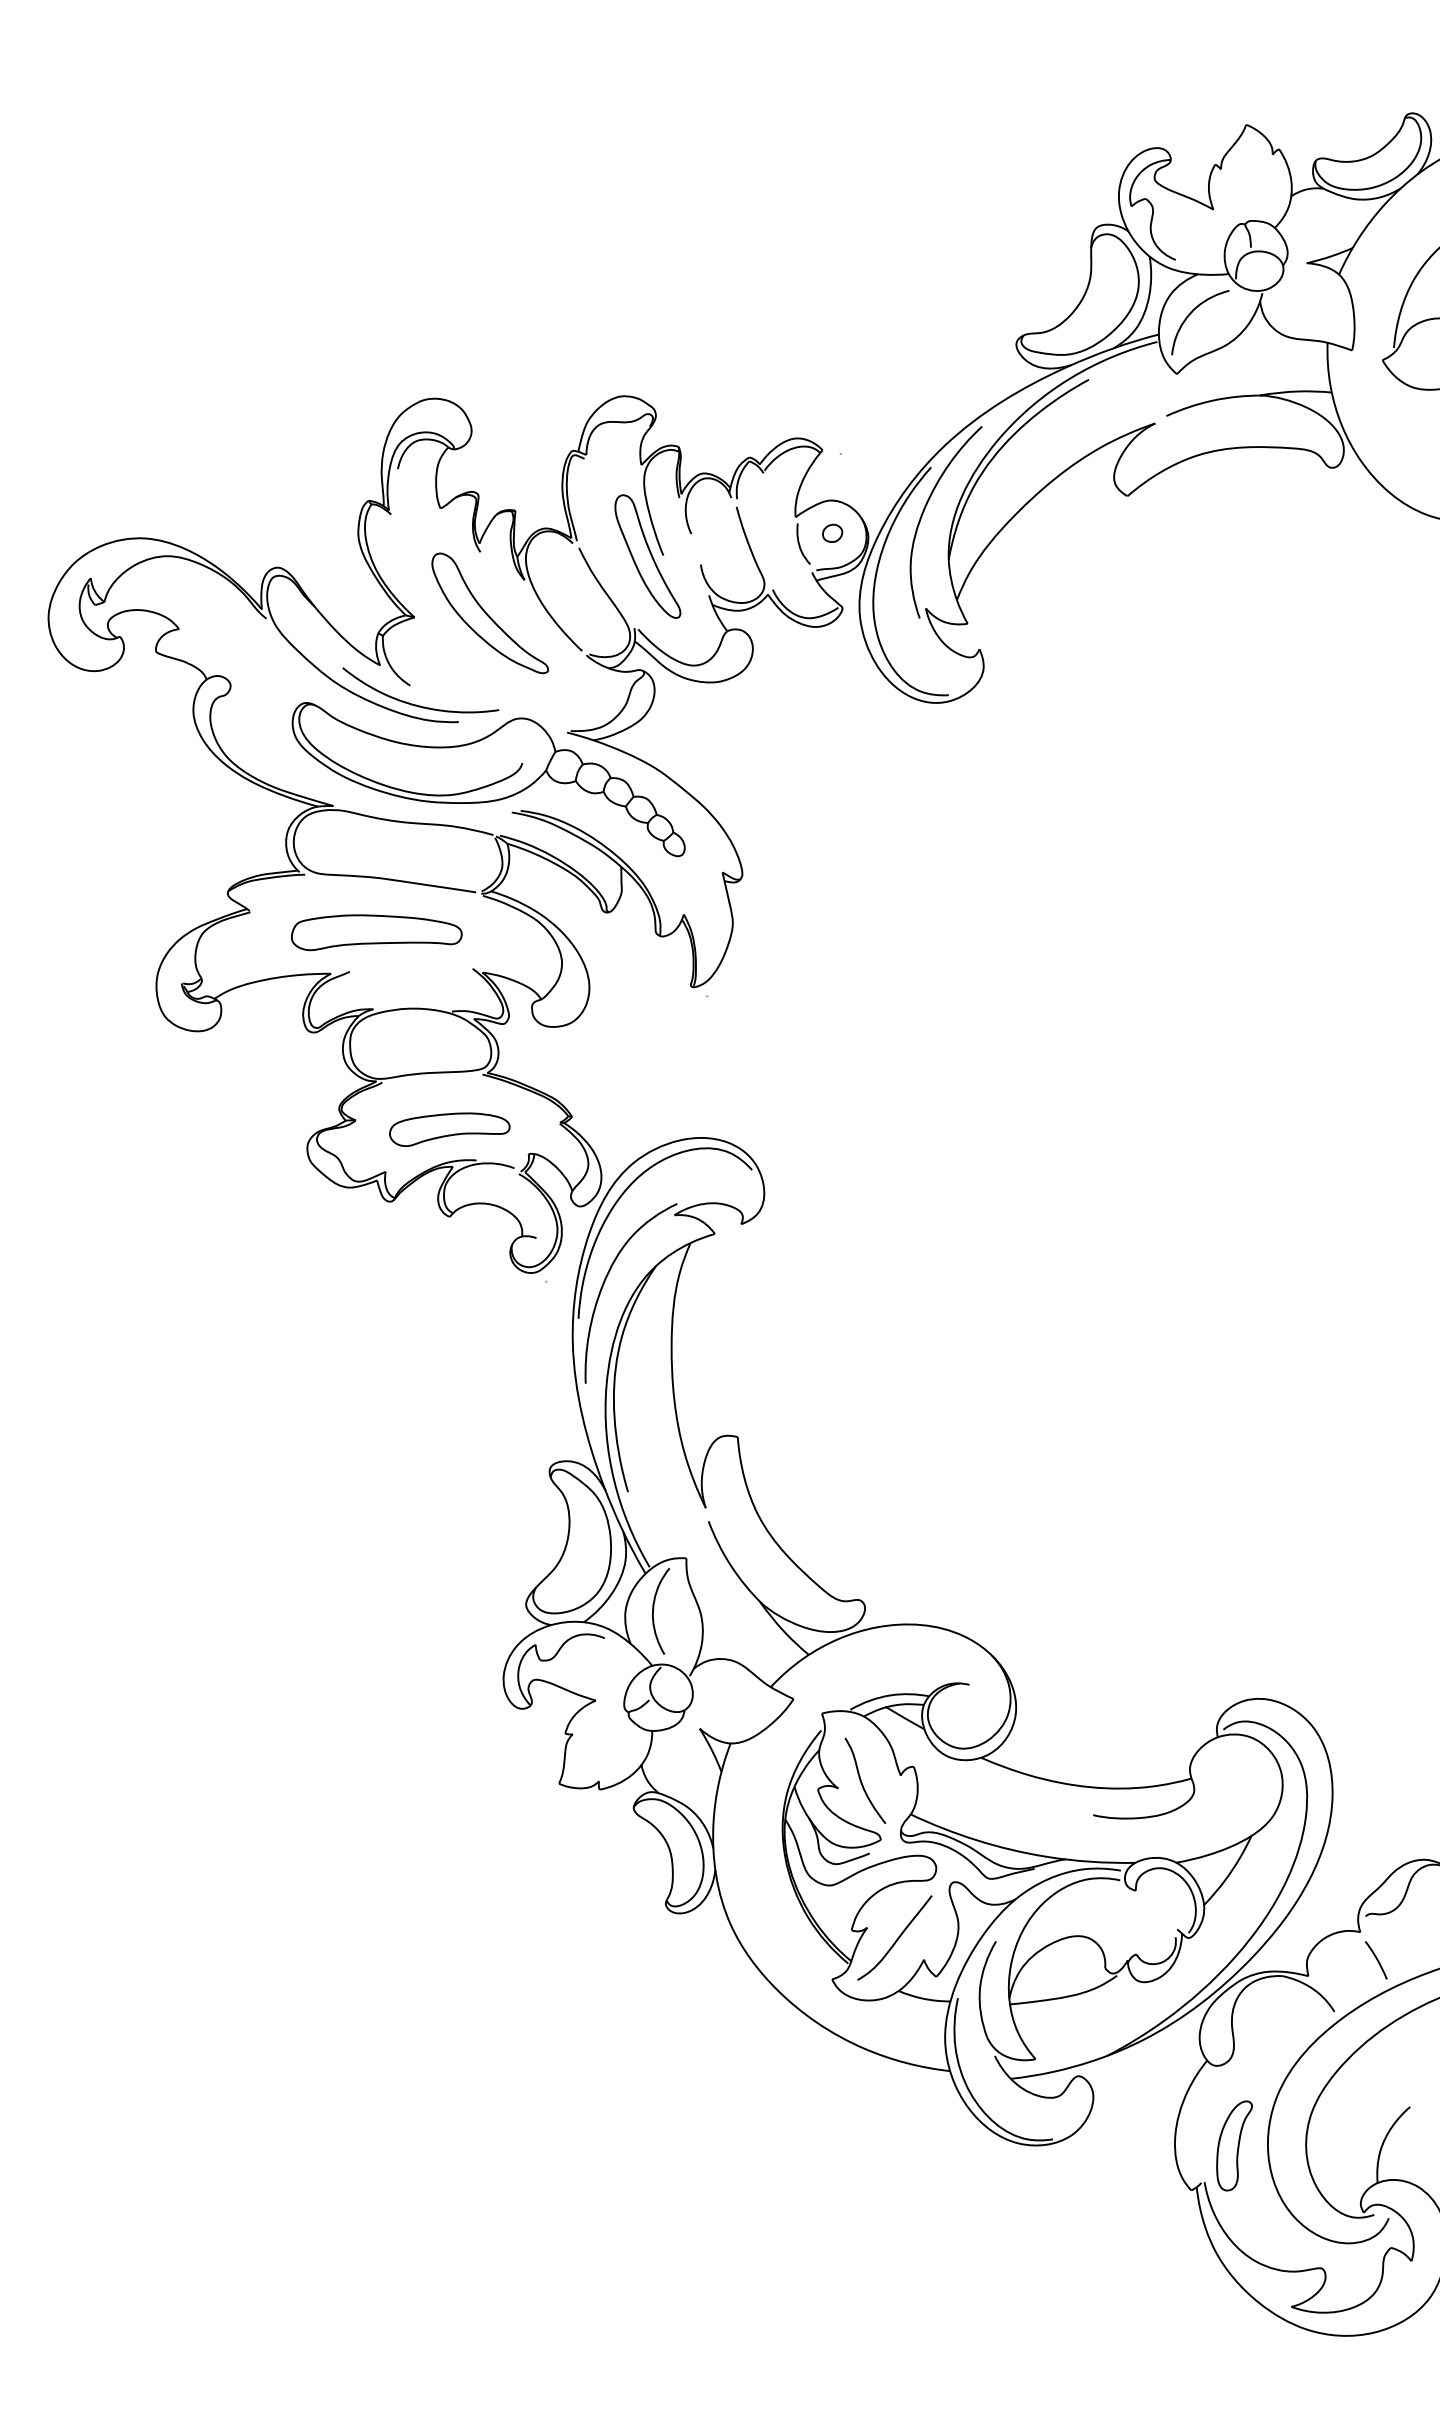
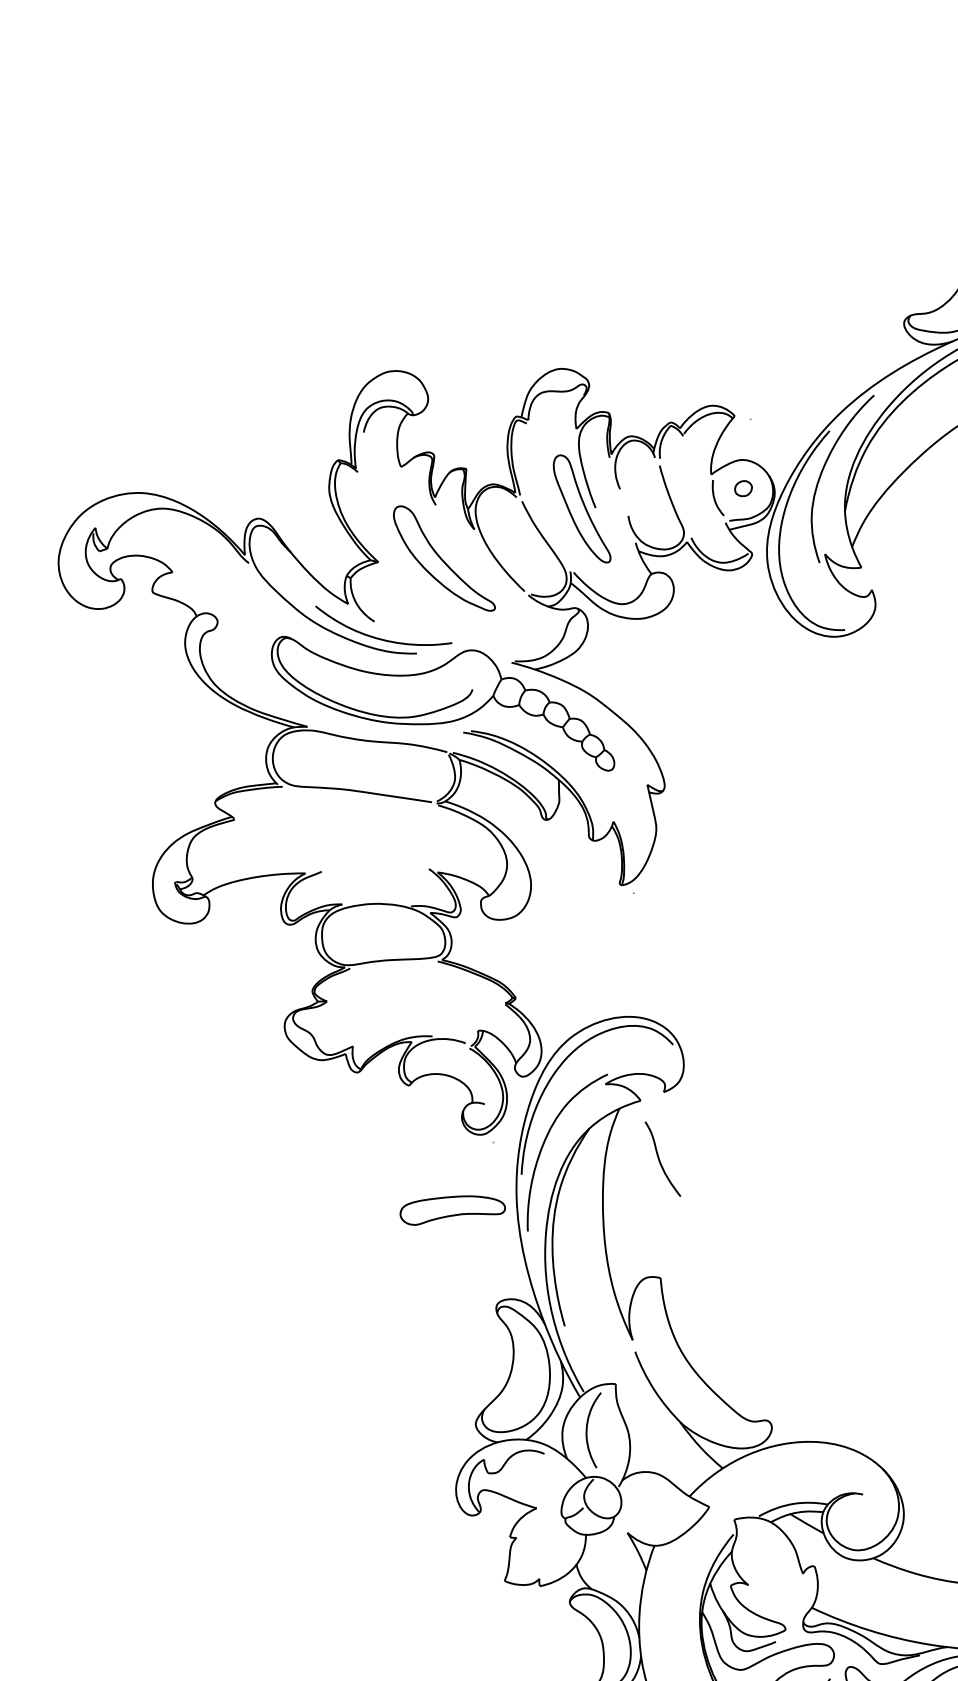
part: (376, 932) -> (345, 837), removed
part: (449, 1129) -> (452, 1210), moved
curve: (862, 1782) -> (660, 1160), moved

